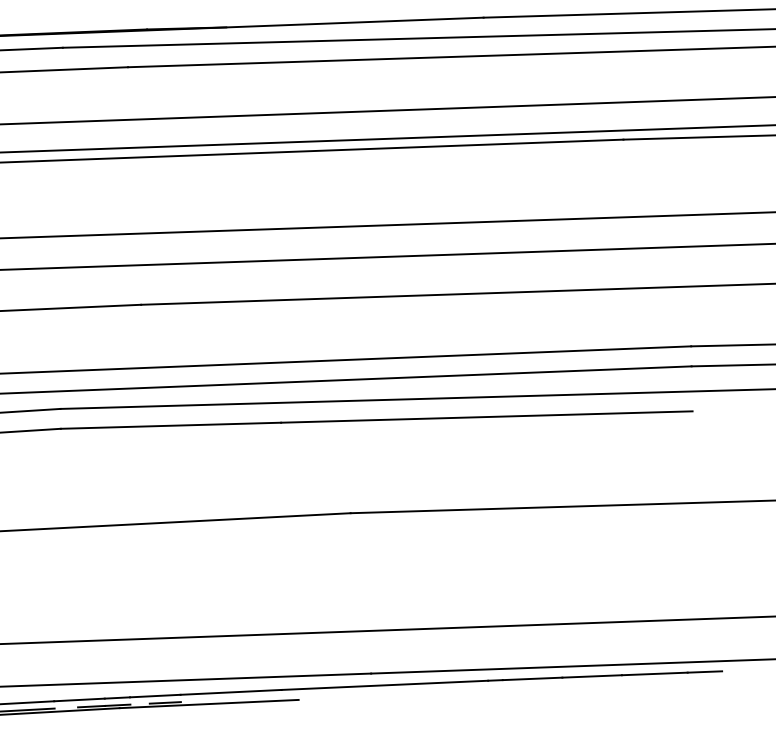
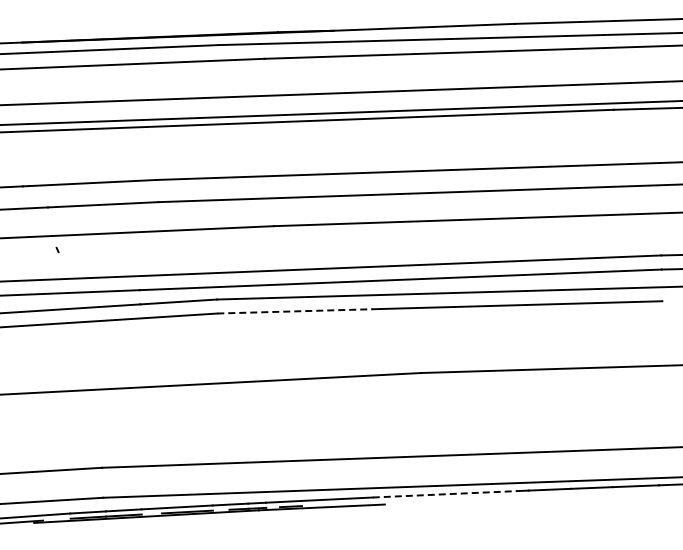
line: (170, 425) -> (294, 311), solid -> dashed
line: (384, 685) -> (445, 494), solid -> dashed

